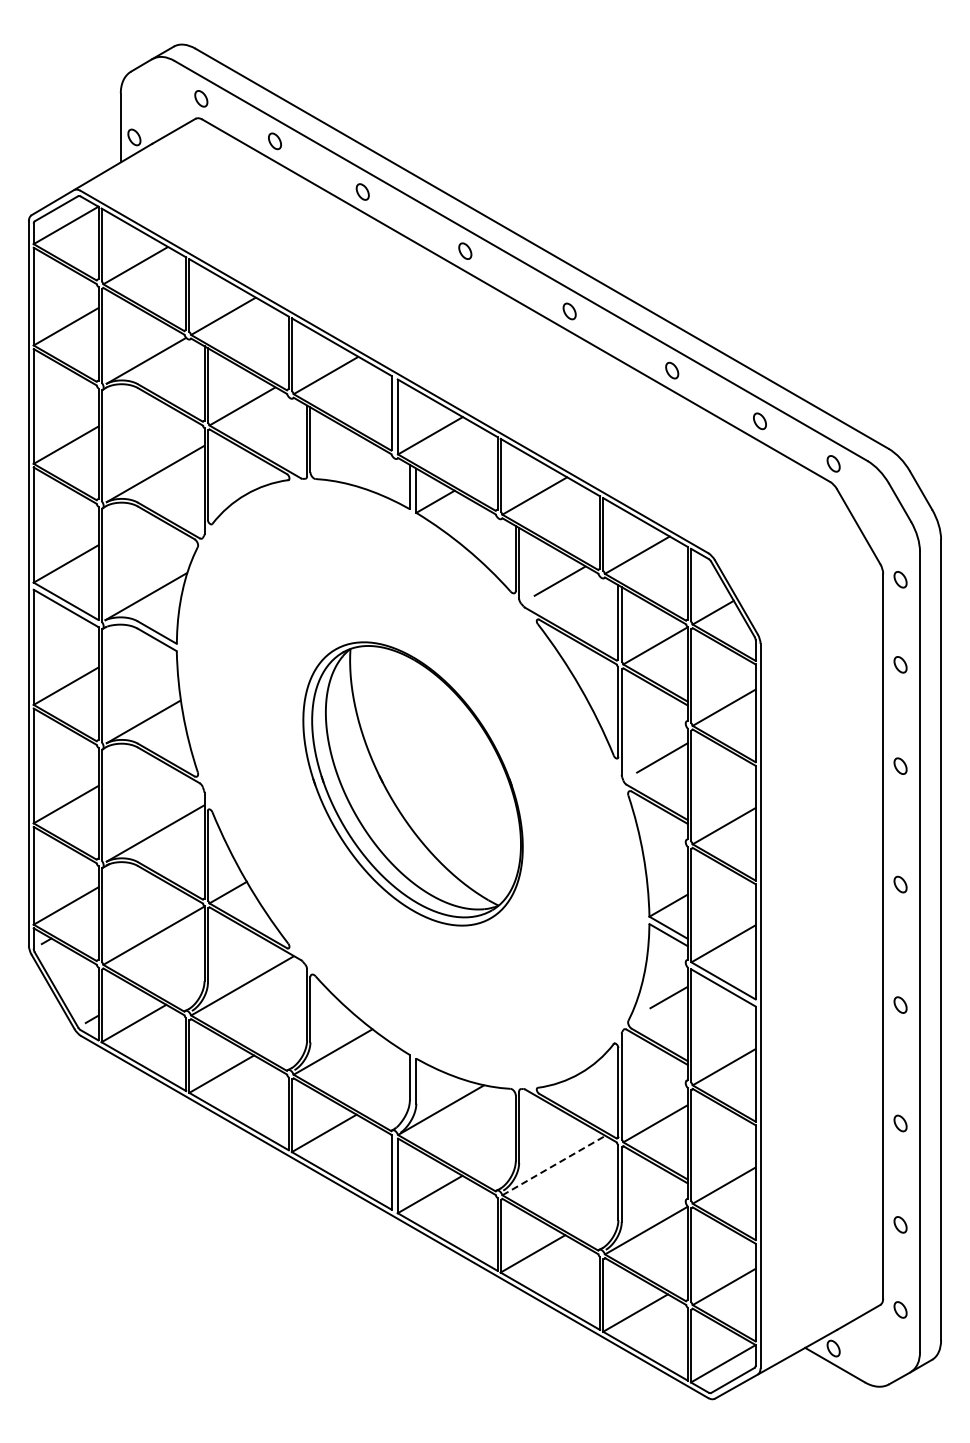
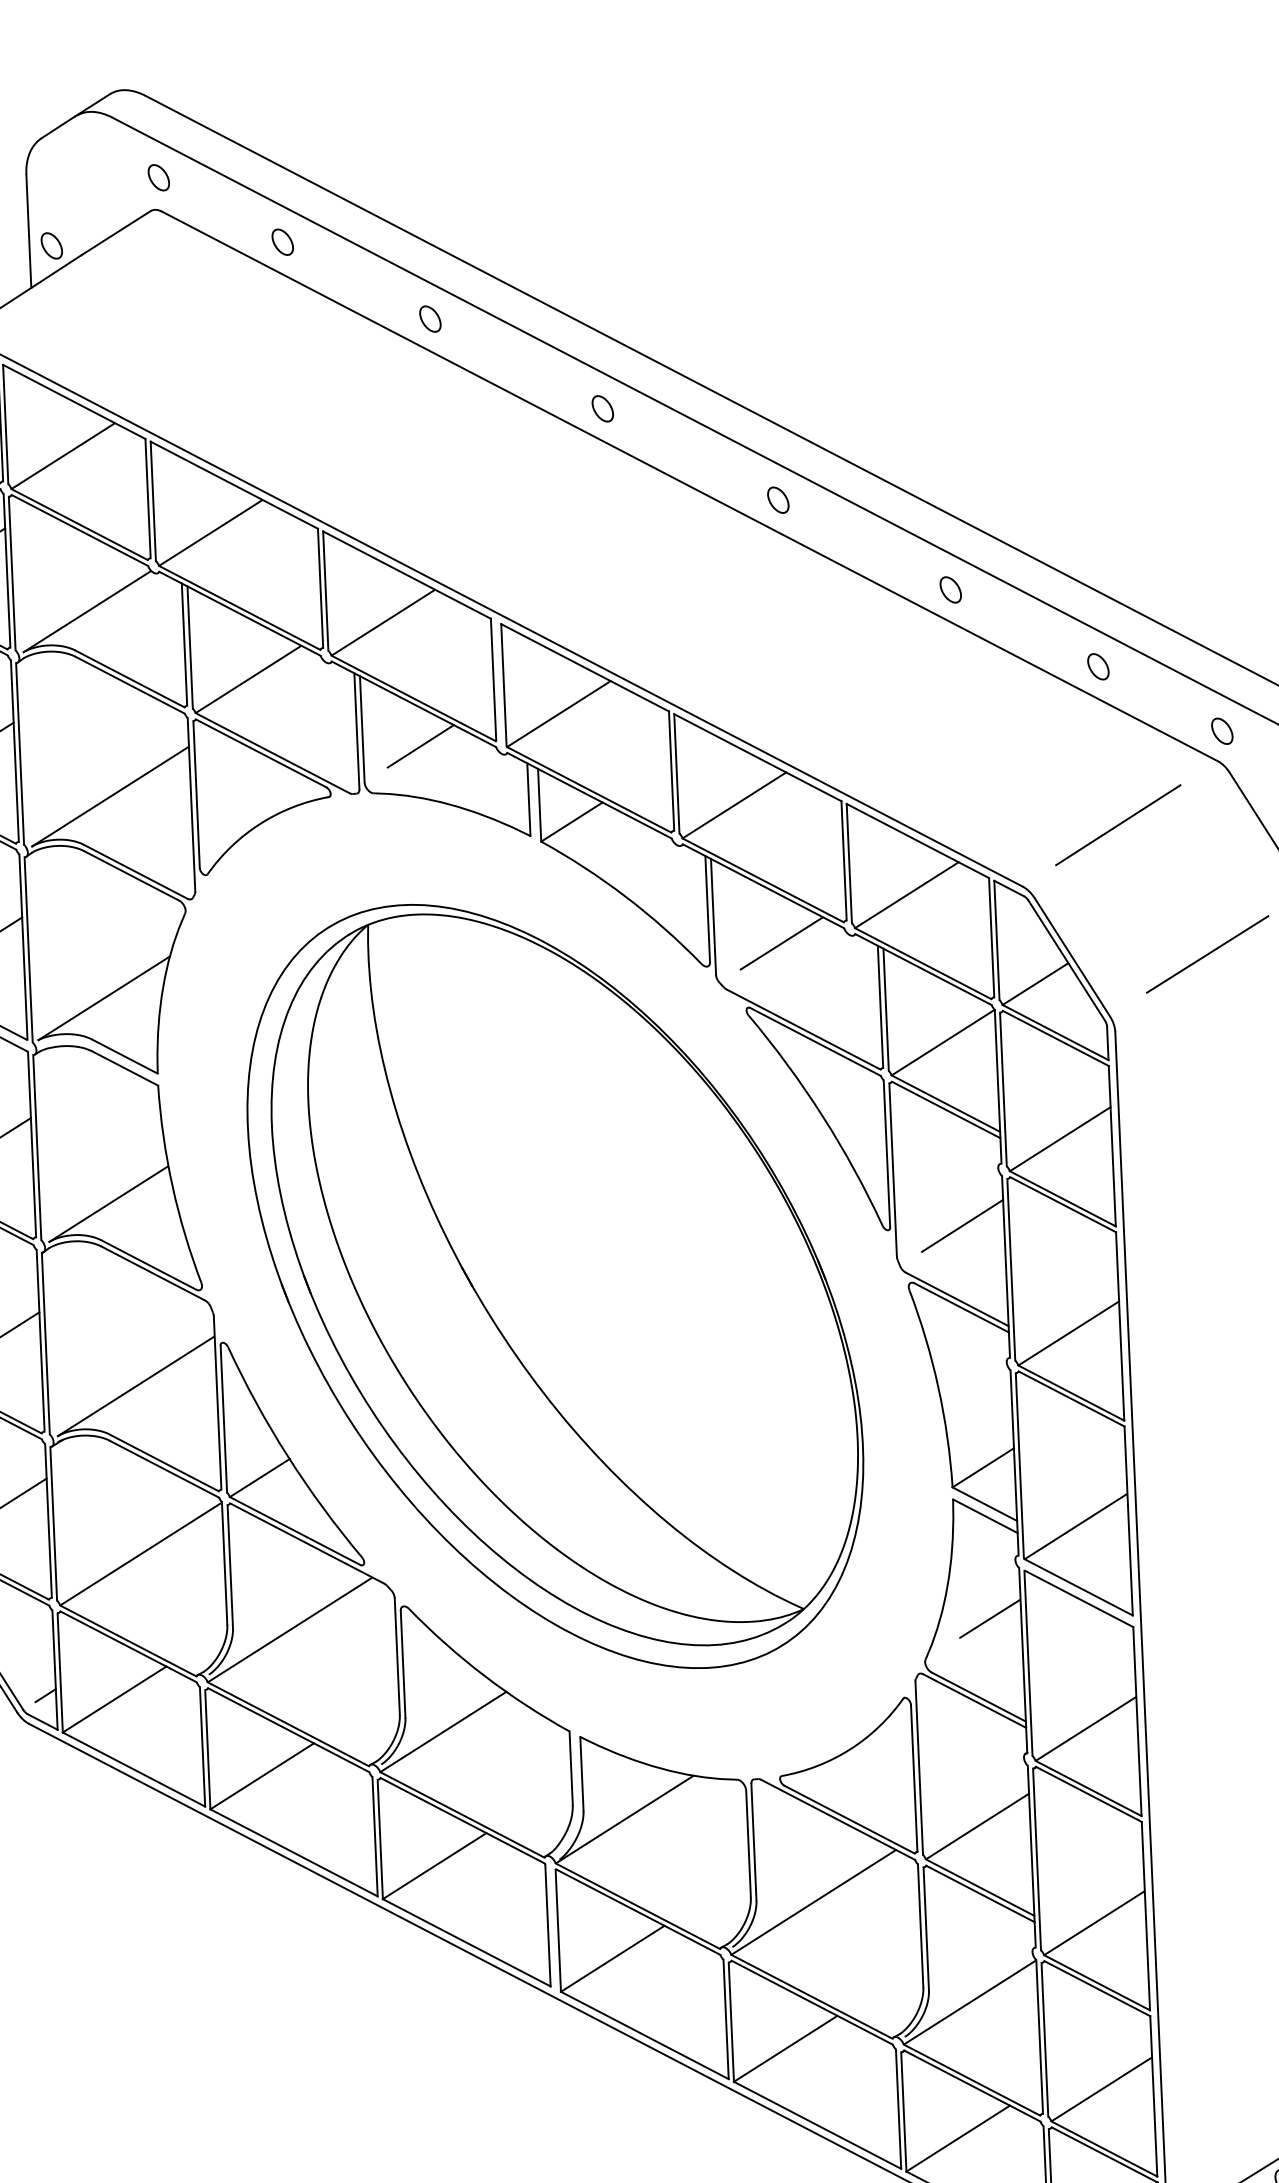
line: (345, 451) -> (420, 745), added
line: (767, 517) -> (1117, 824), added
line: (818, 598) -> (1207, 953), added
part: (412, 783) -> (554, 1285), size x1.67
line: (552, 1166) -> (811, 1904), dashed -> solid

